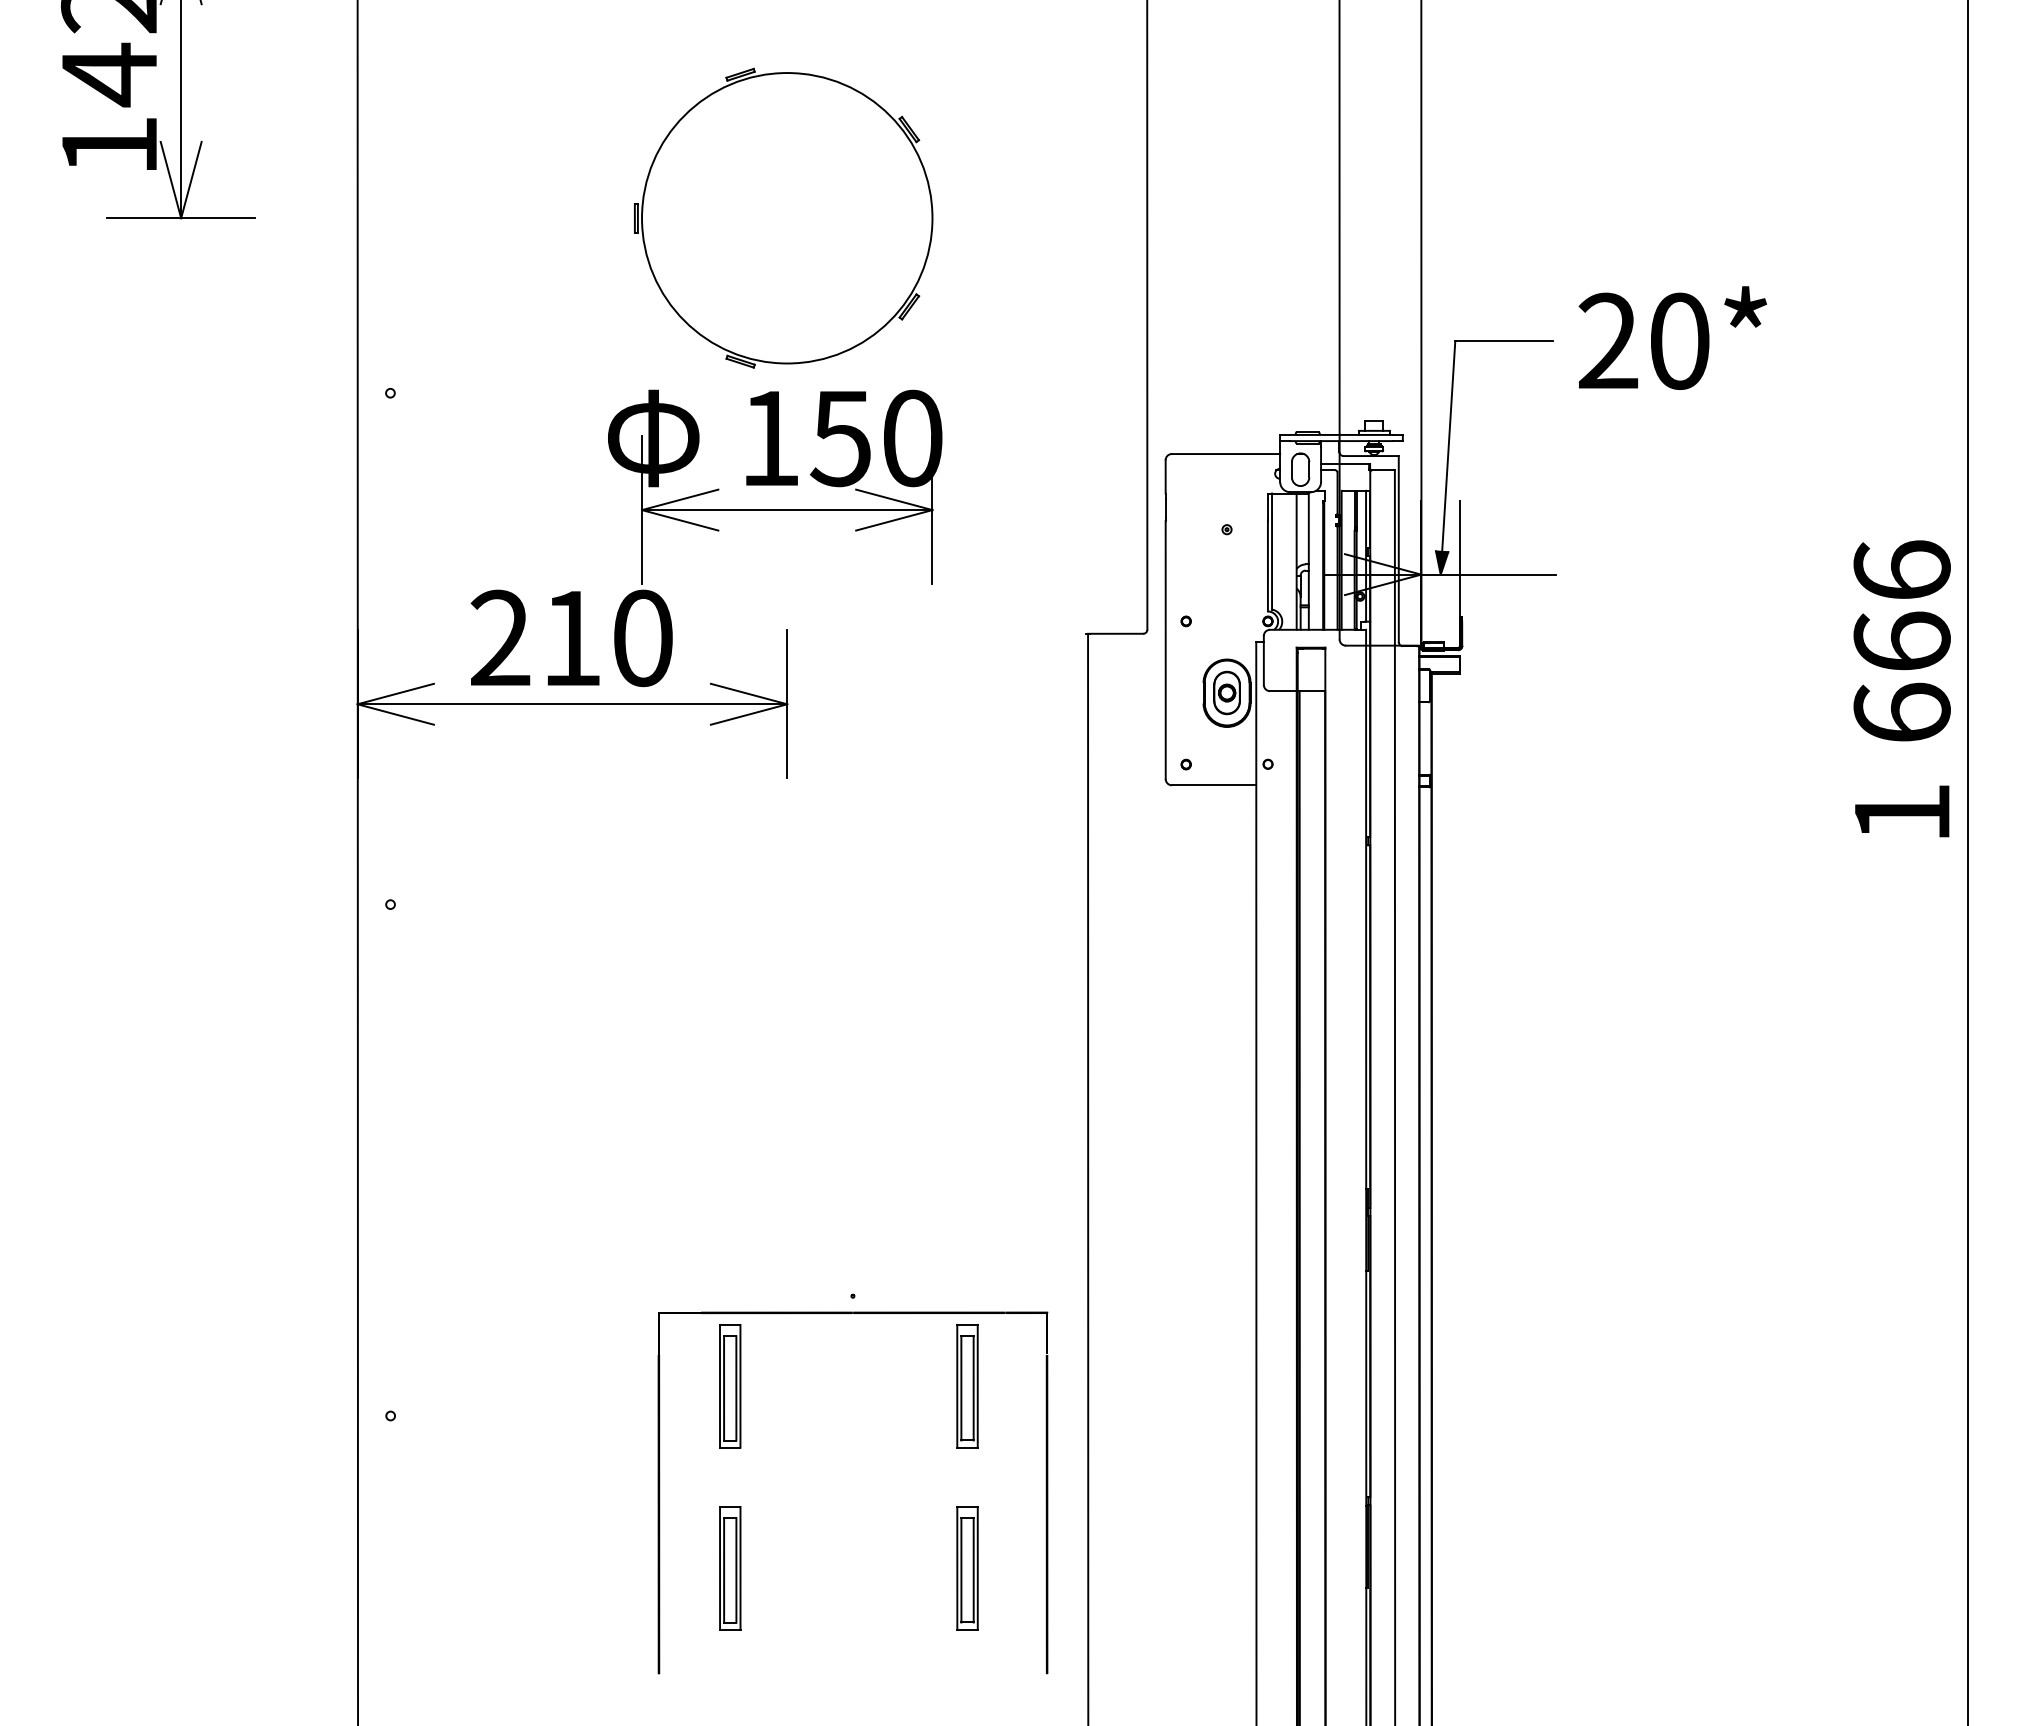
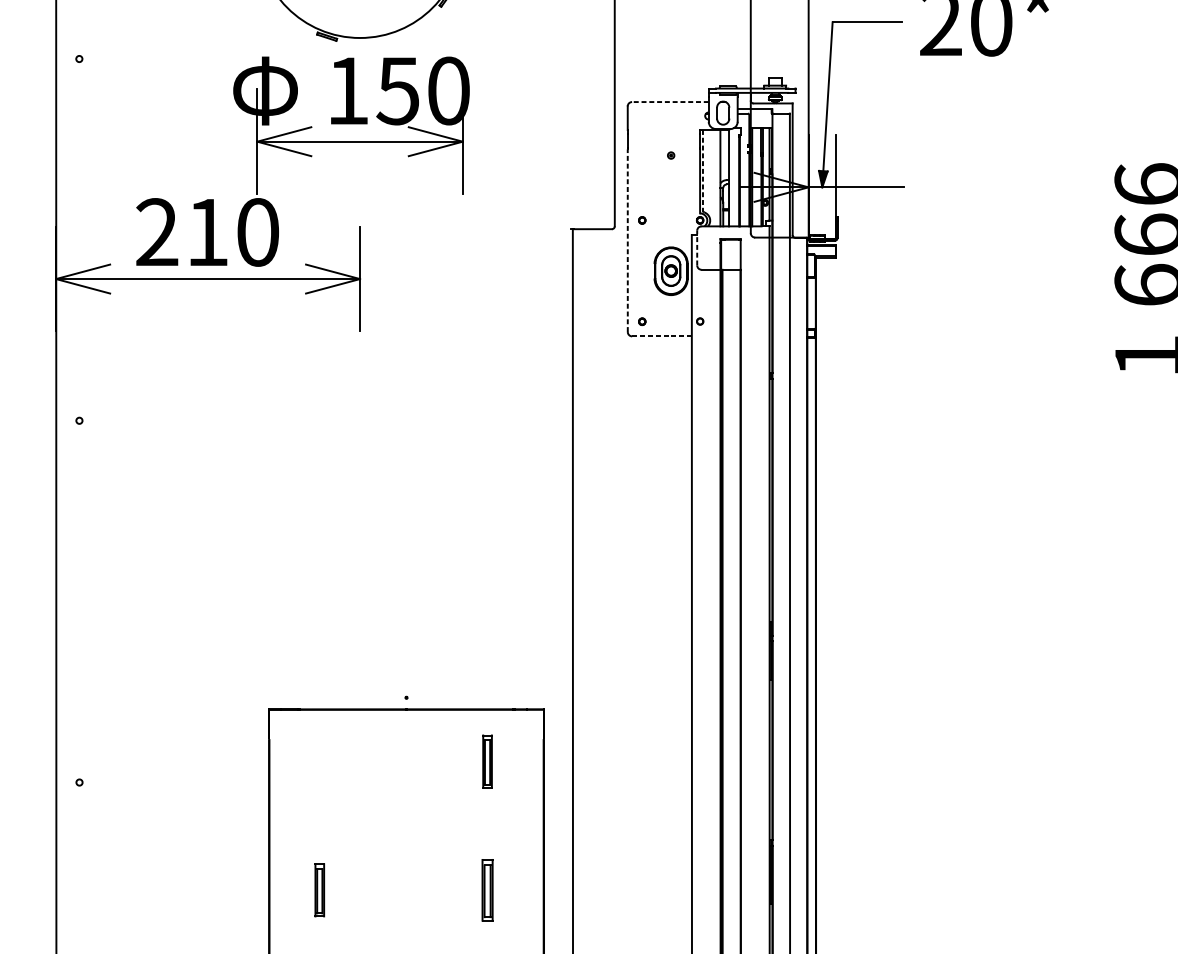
line: (1225, 454) -> (670, 102), solid -> dashed
line: (1272, 552) -> (703, 171), solid -> dashed
line: (1165, 649) -> (627, 240), solid -> dashed
line: (1263, 660) -> (696, 248), solid -> dashed
line: (1213, 785) -> (661, 336), solid -> dashed
part: (730, 1386) -> (319, 761), removed
part: (967, 1386) -> (487, 761), size x0.6
part: (730, 1568) -> (319, 890), size x0.6
part: (967, 1568) -> (487, 890), size x0.7

